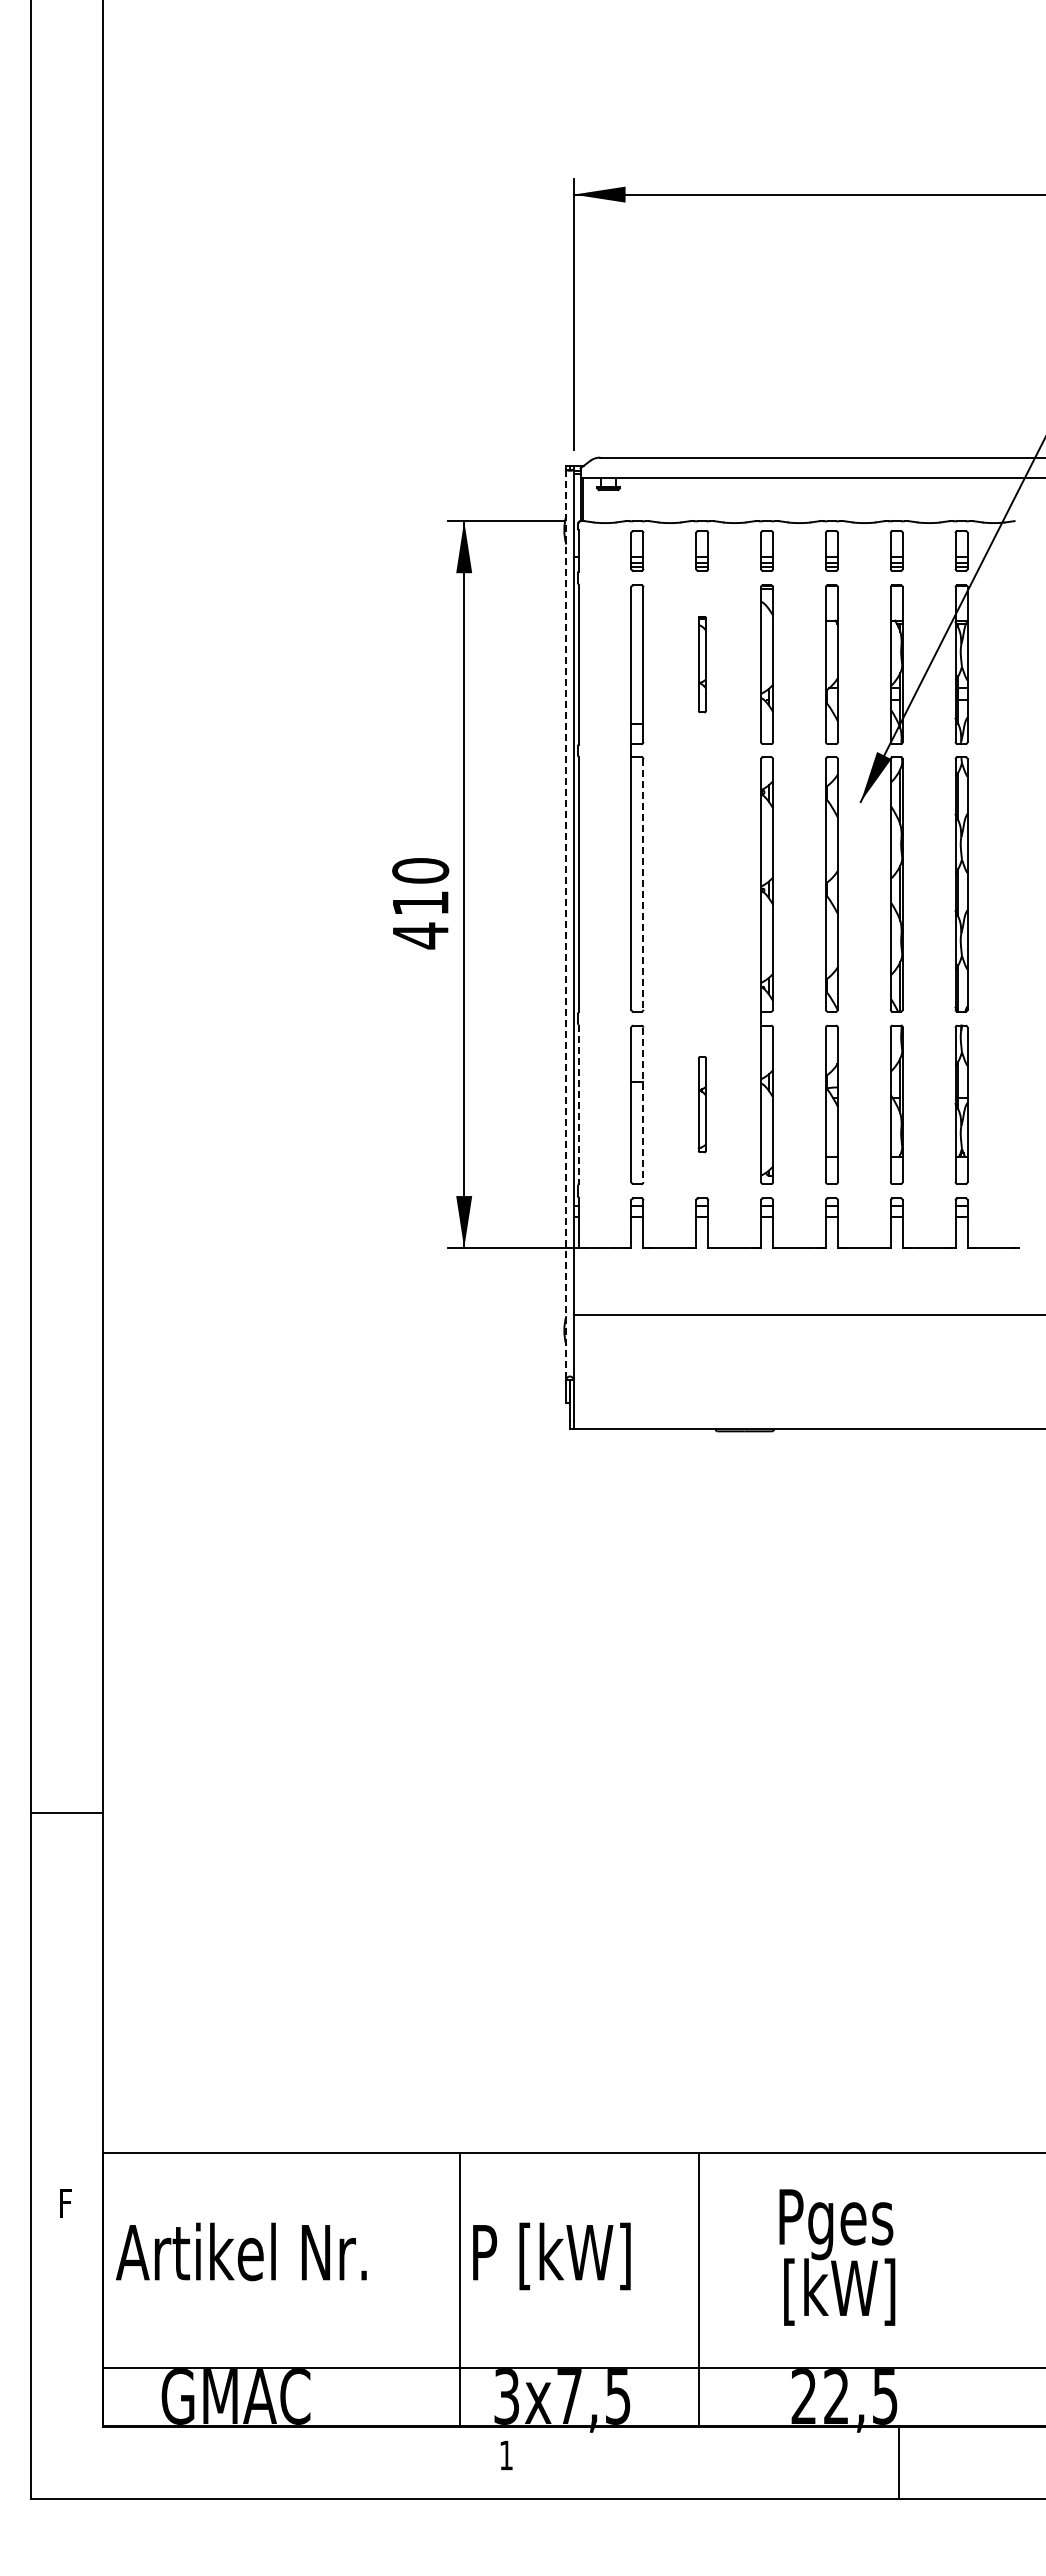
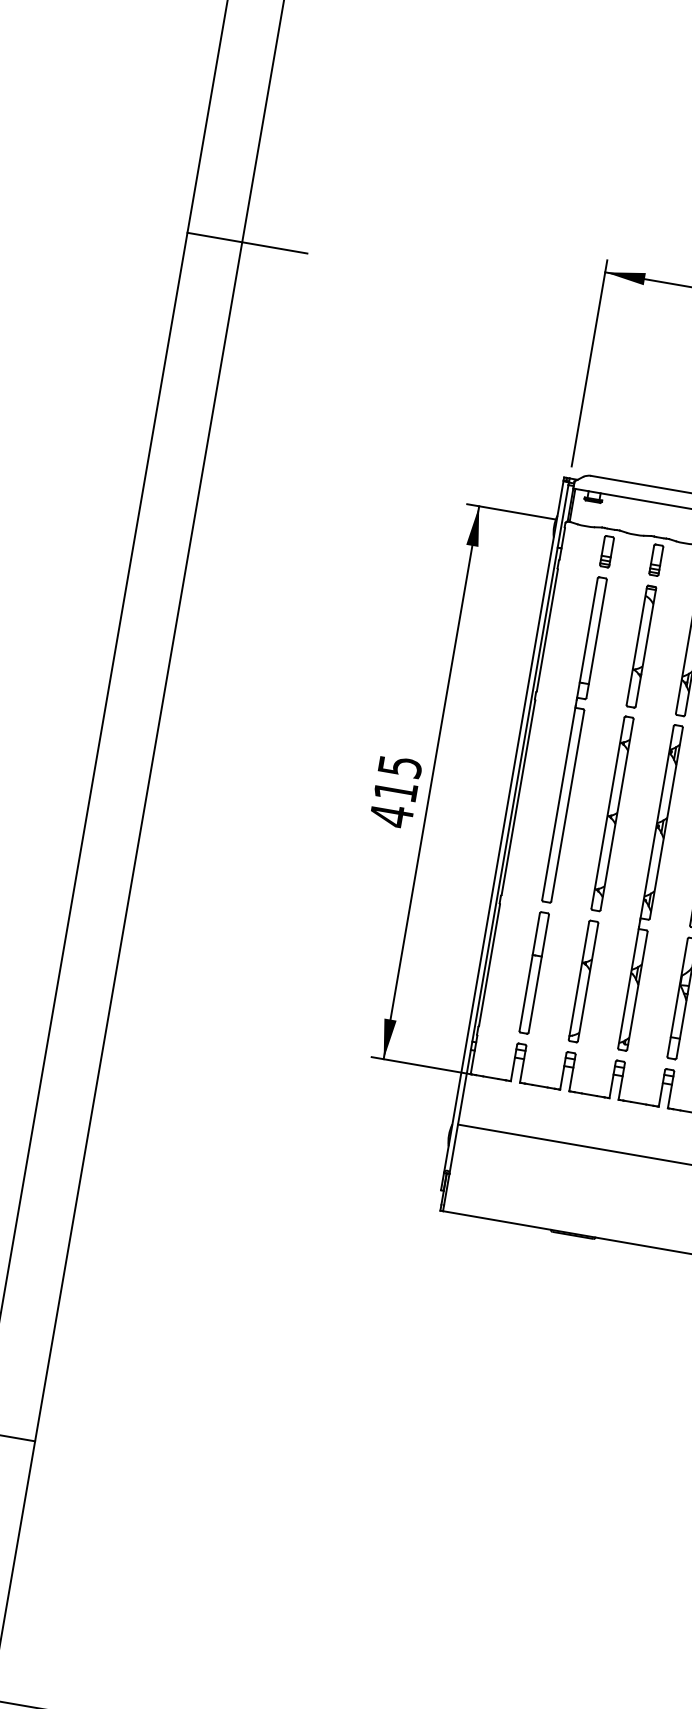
line: (110, 236) -> (247, 243), added
part: (702, 664) -> (641, 646), size x1.67
text: (420, 870) -> (400, 766), 410 -> 415
line: (643, 884) -> (567, 806), dashed -> solid
part: (702, 884) -> (612, 813), added
line: (566, 925) -> (503, 827), dashed -> solid
line: (578, 1104) -> (489, 964), dashed -> solid
part: (702, 1104) -> (583, 981), size x1.67
line: (643, 1105) -> (538, 974), dashed -> solid

